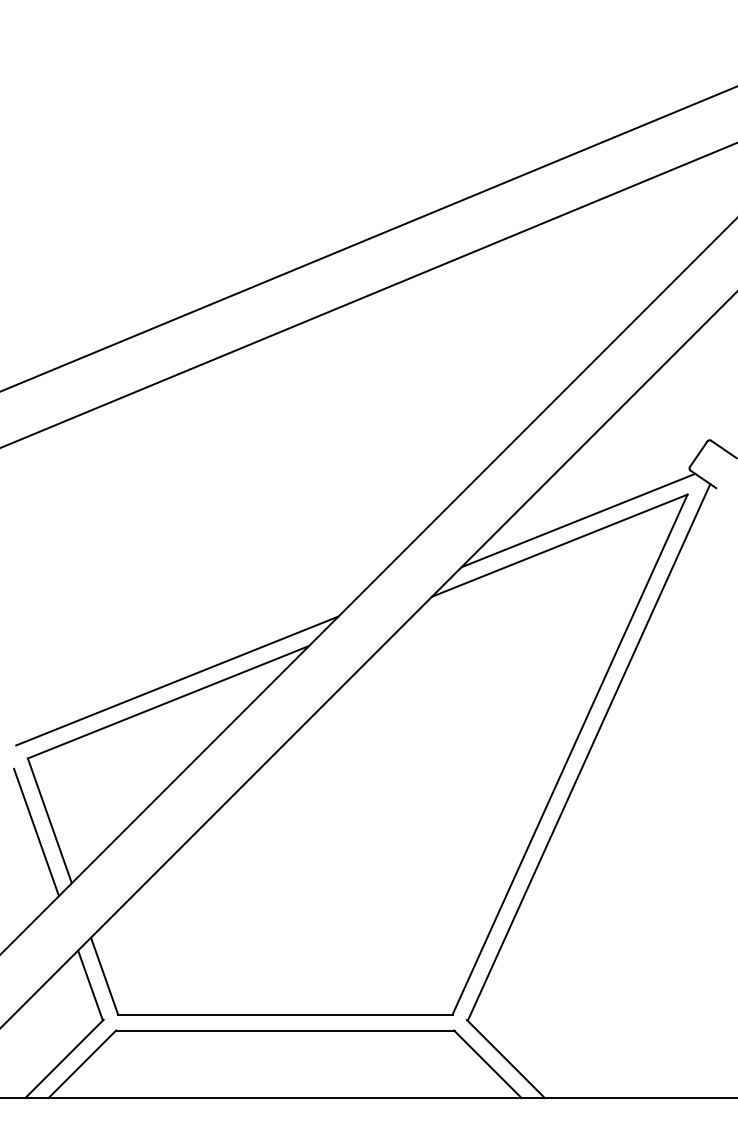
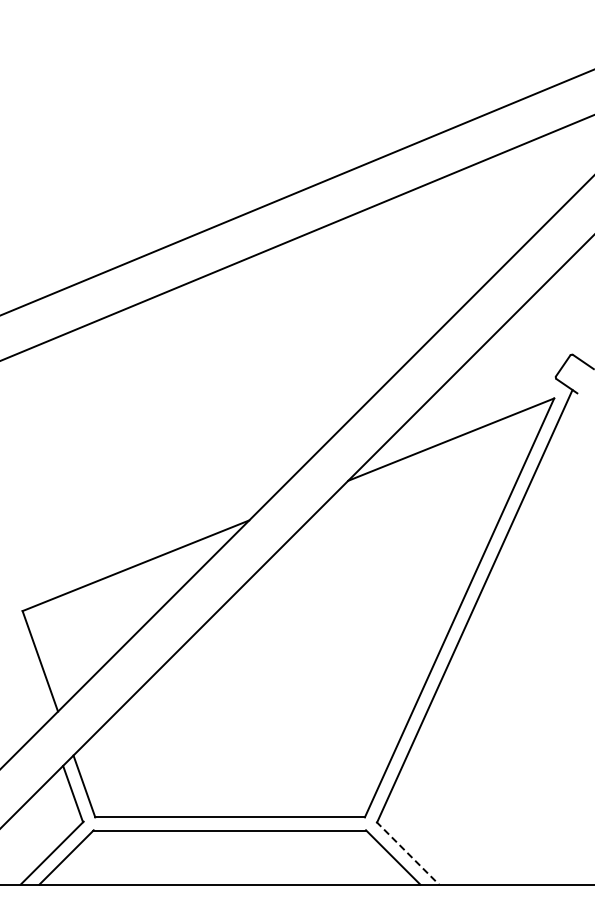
line: (577, 520) -> (465, 419), removed
line: (177, 680) -> (143, 548), removed
line: (36, 832) -> (29, 670), removed
line: (506, 1059) -> (408, 853), solid -> dashed

